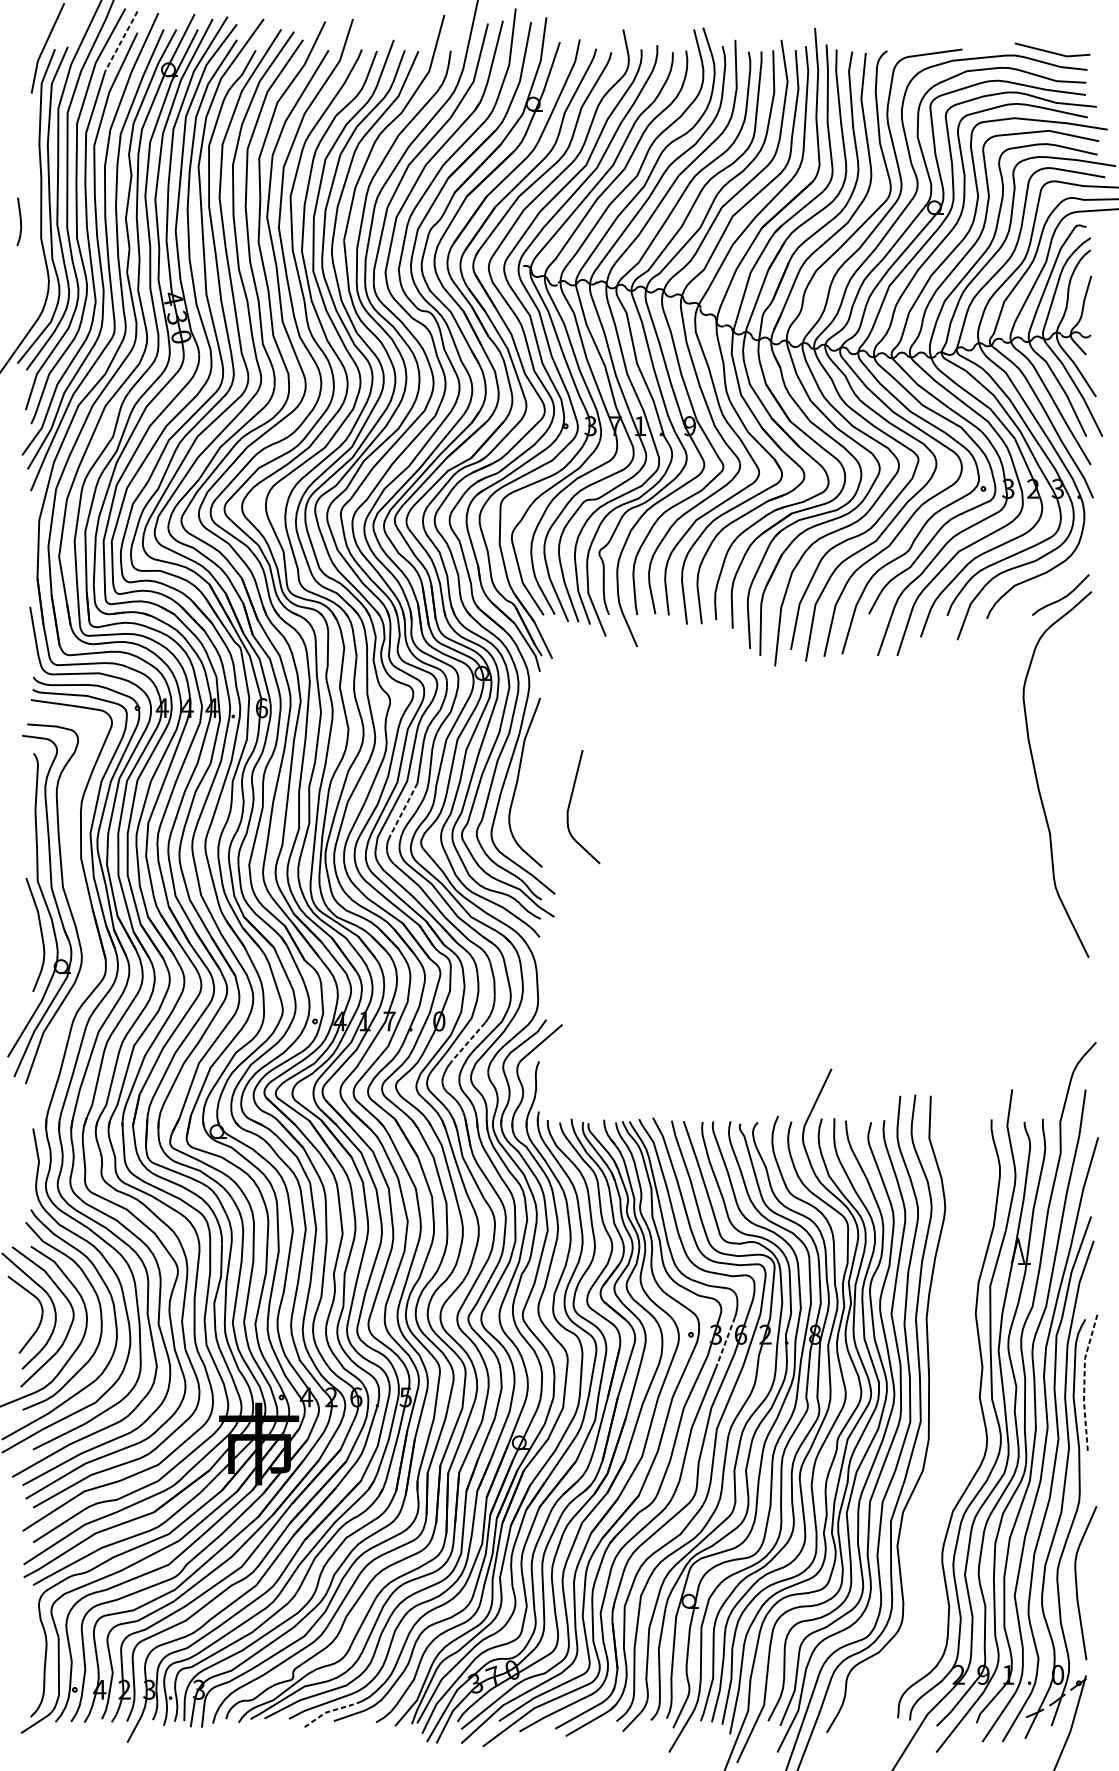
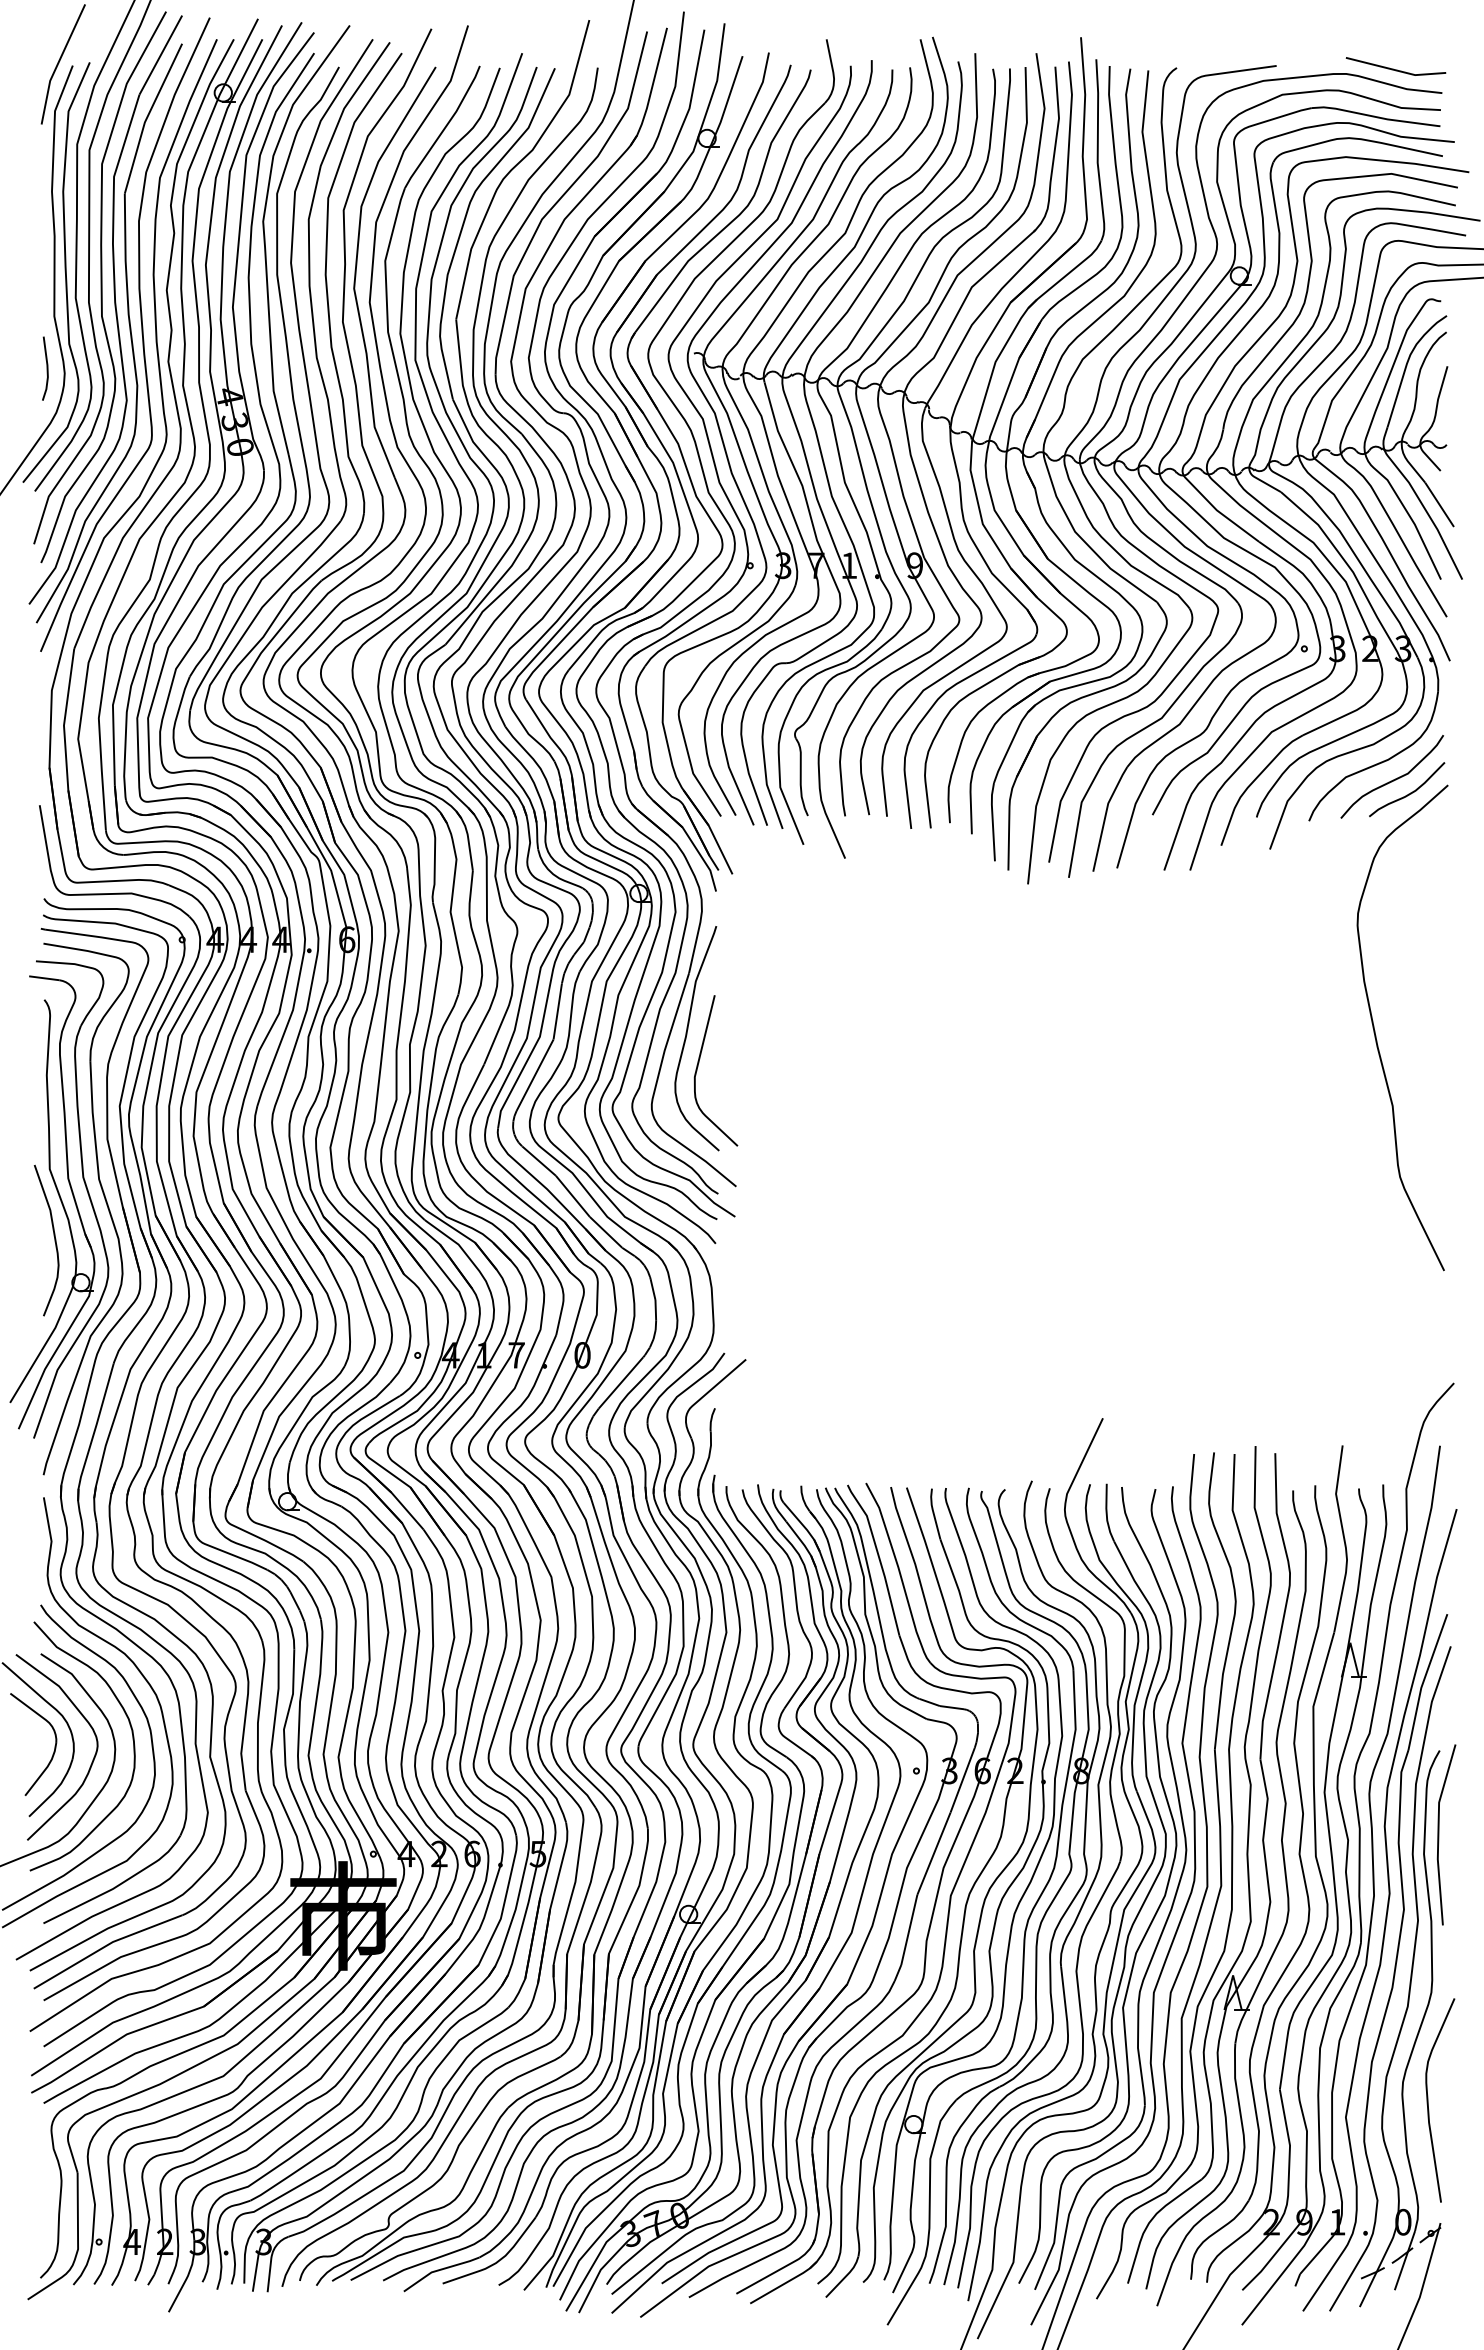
line: (121, 41) -> (160, 55), dashed -> solid
line: (20, 221) -> (46, 368), moved
curve: (1050, 587) -> (1393, 779), added
curve: (570, 804) -> (698, 1067), moved
line: (403, 810) -> (534, 1075), dashed -> solid
part: (79, 906) -> (105, 1202), added
line: (468, 1041) -> (621, 1382), dashed -> solid
line: (725, 1341) -> (962, 1780), dashed -> solid
line: (1084, 1382) -> (1438, 1834), dashed -> solid
part: (940, 1414) -> (1247, 1876), added
line: (331, 1711) -> (439, 2270), dashed -> solid

